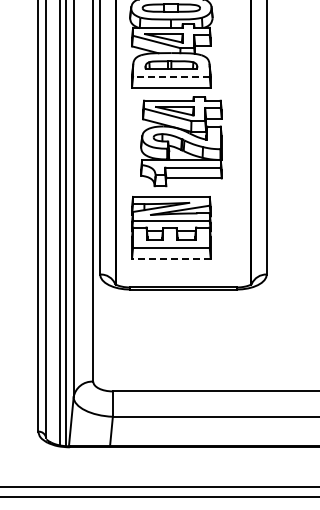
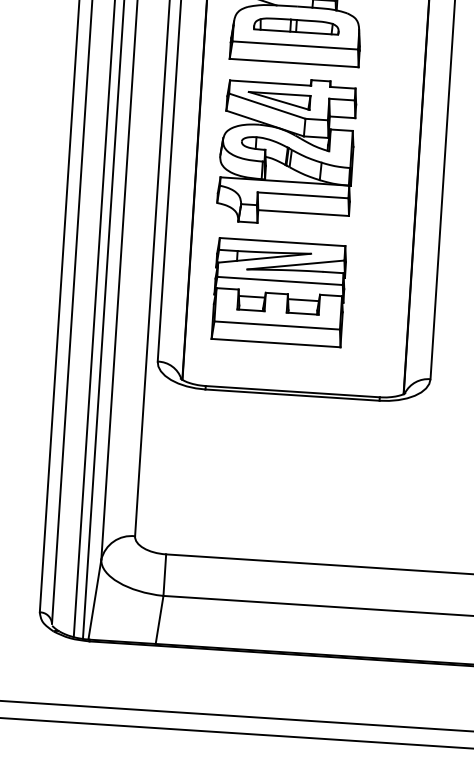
line: (170, 76) -> (293, 44), dashed -> solid
part: (181, 141) -> (286, 151), moved
line: (170, 258) -> (274, 342), dashed -> solid

